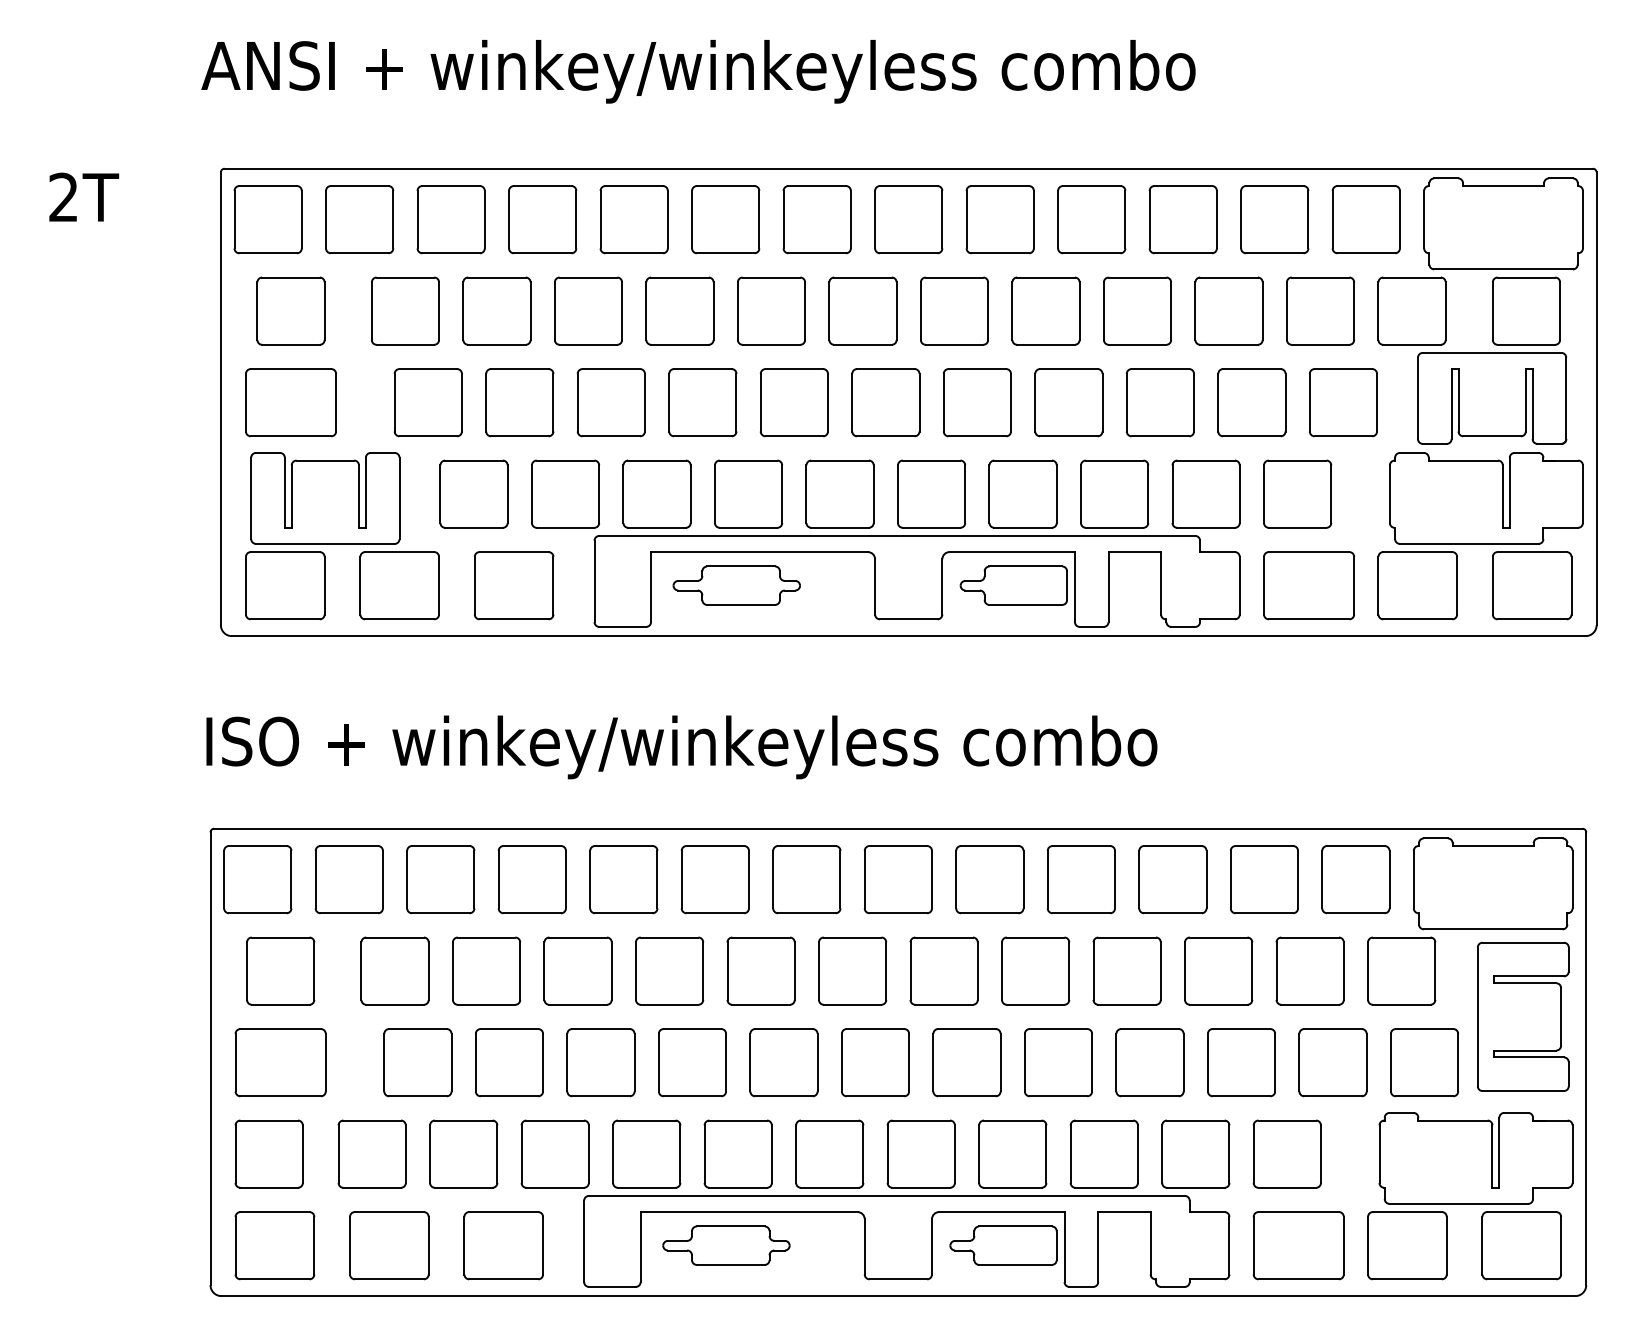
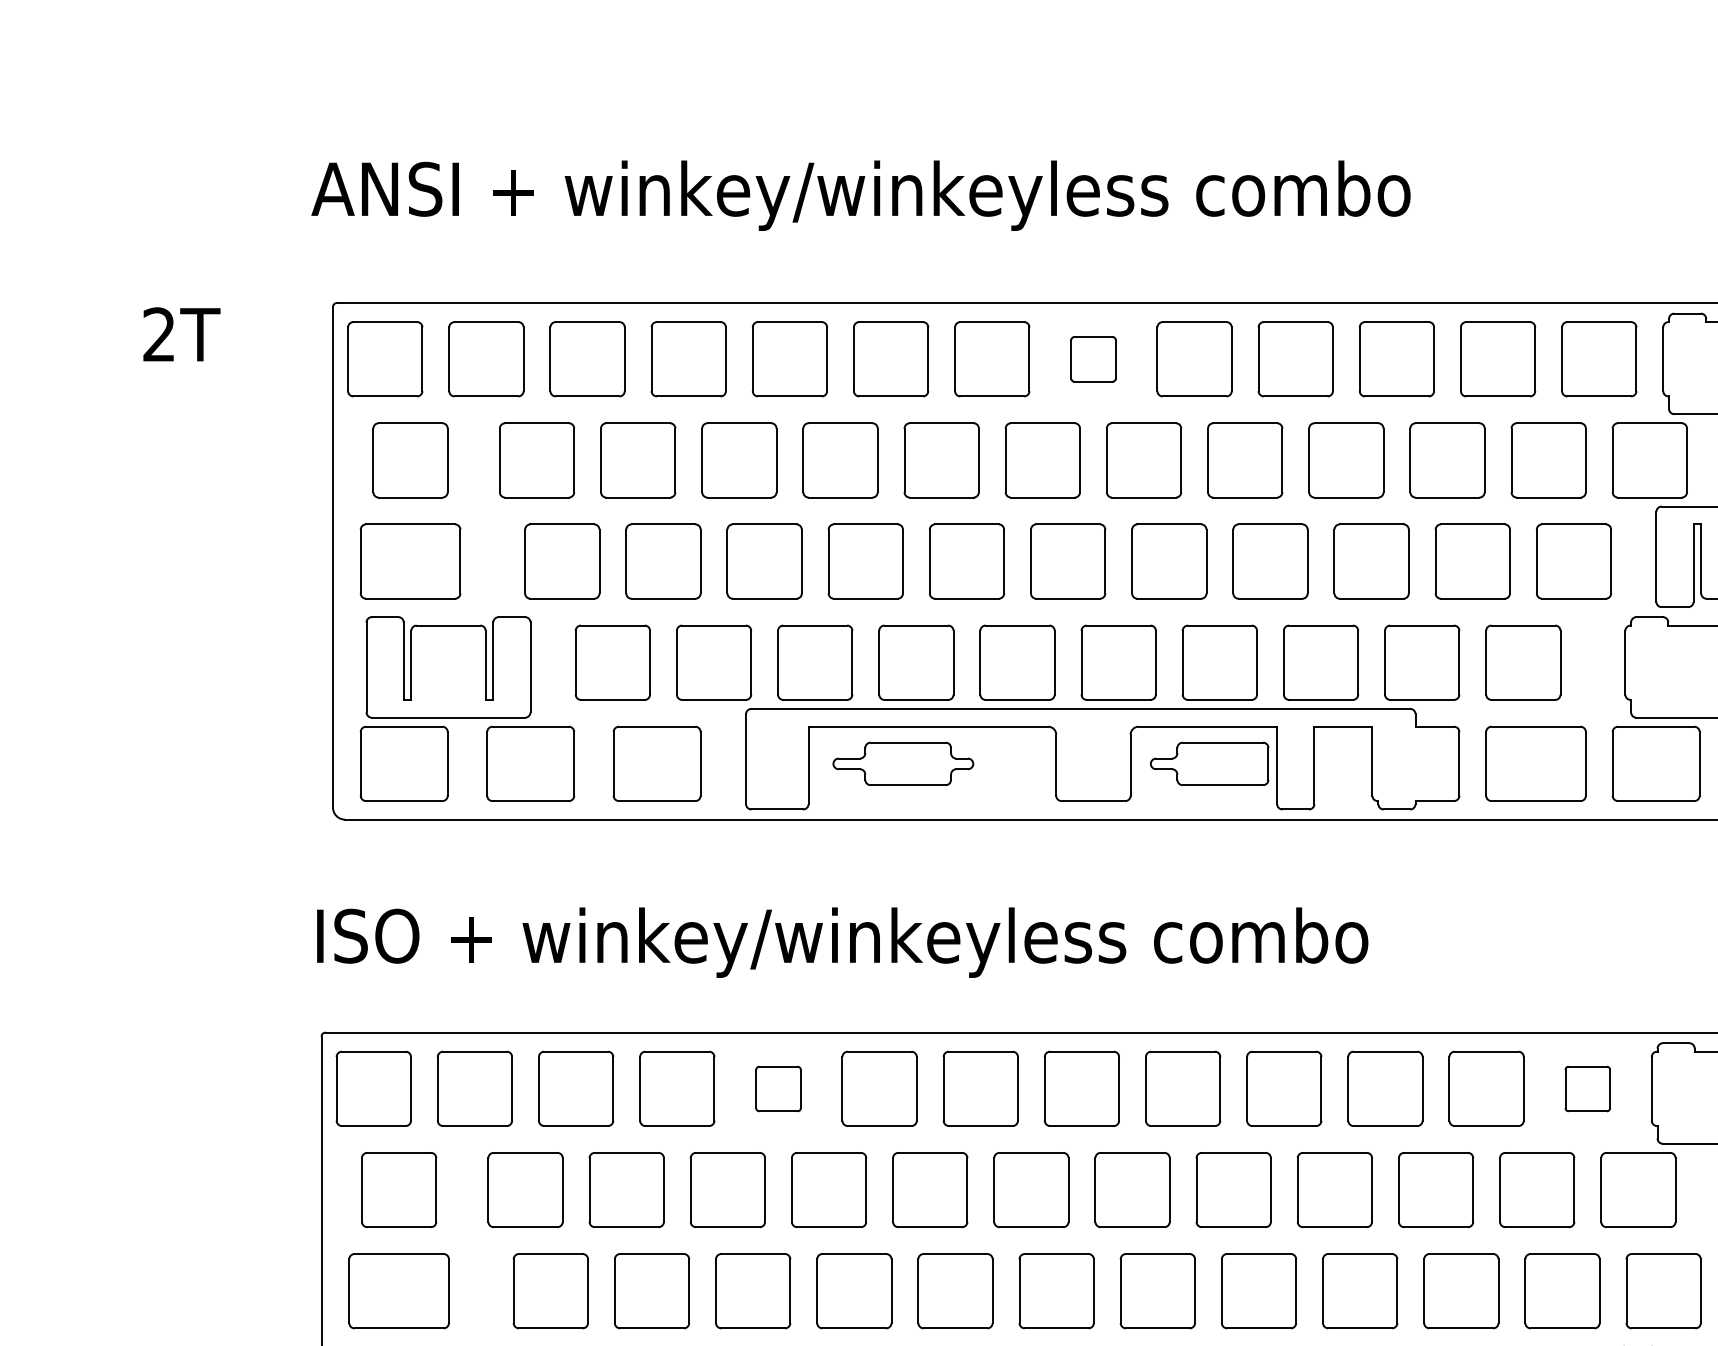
part: (908, 219) -> (1093, 359), size x0.6
part: (623, 879) -> (778, 1088), size x0.6
part: (1355, 879) -> (1587, 1088), size x0.6

